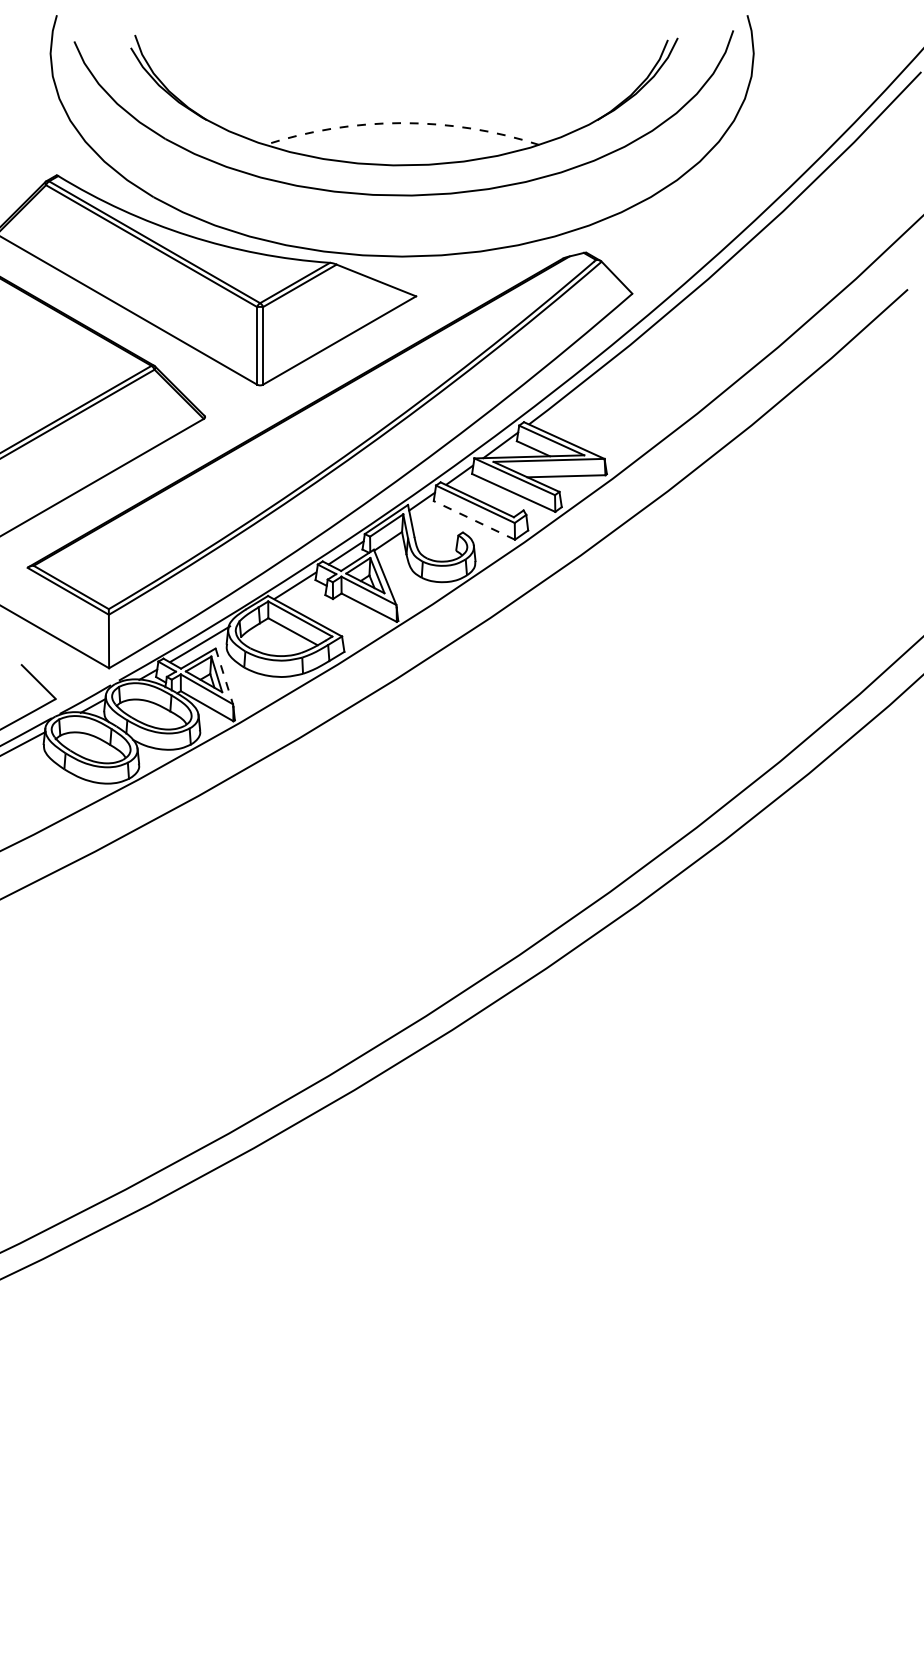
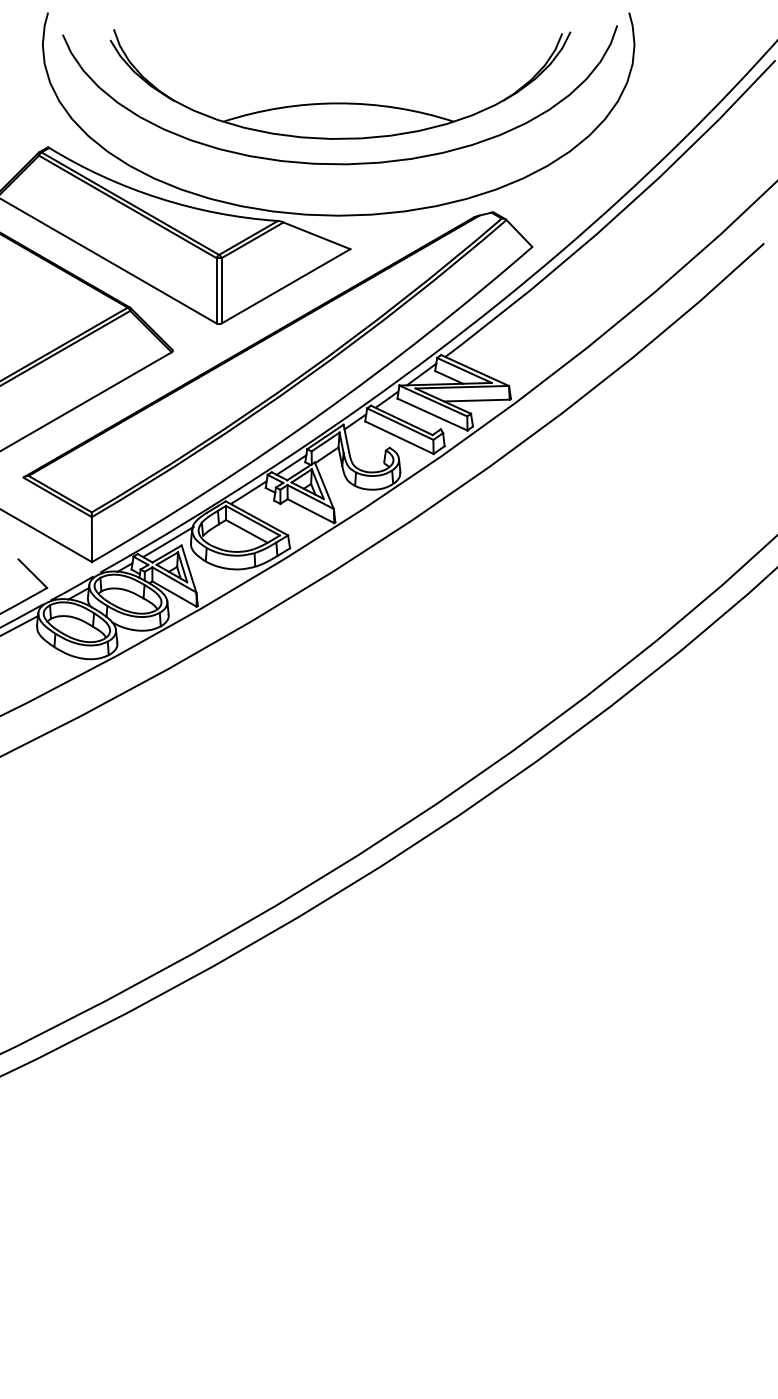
arc: (402, 123) -> (338, 103), dashed -> solid
line: (474, 520) -> (399, 437), dashed -> solid
line: (224, 676) -> (189, 569), dashed -> solid

